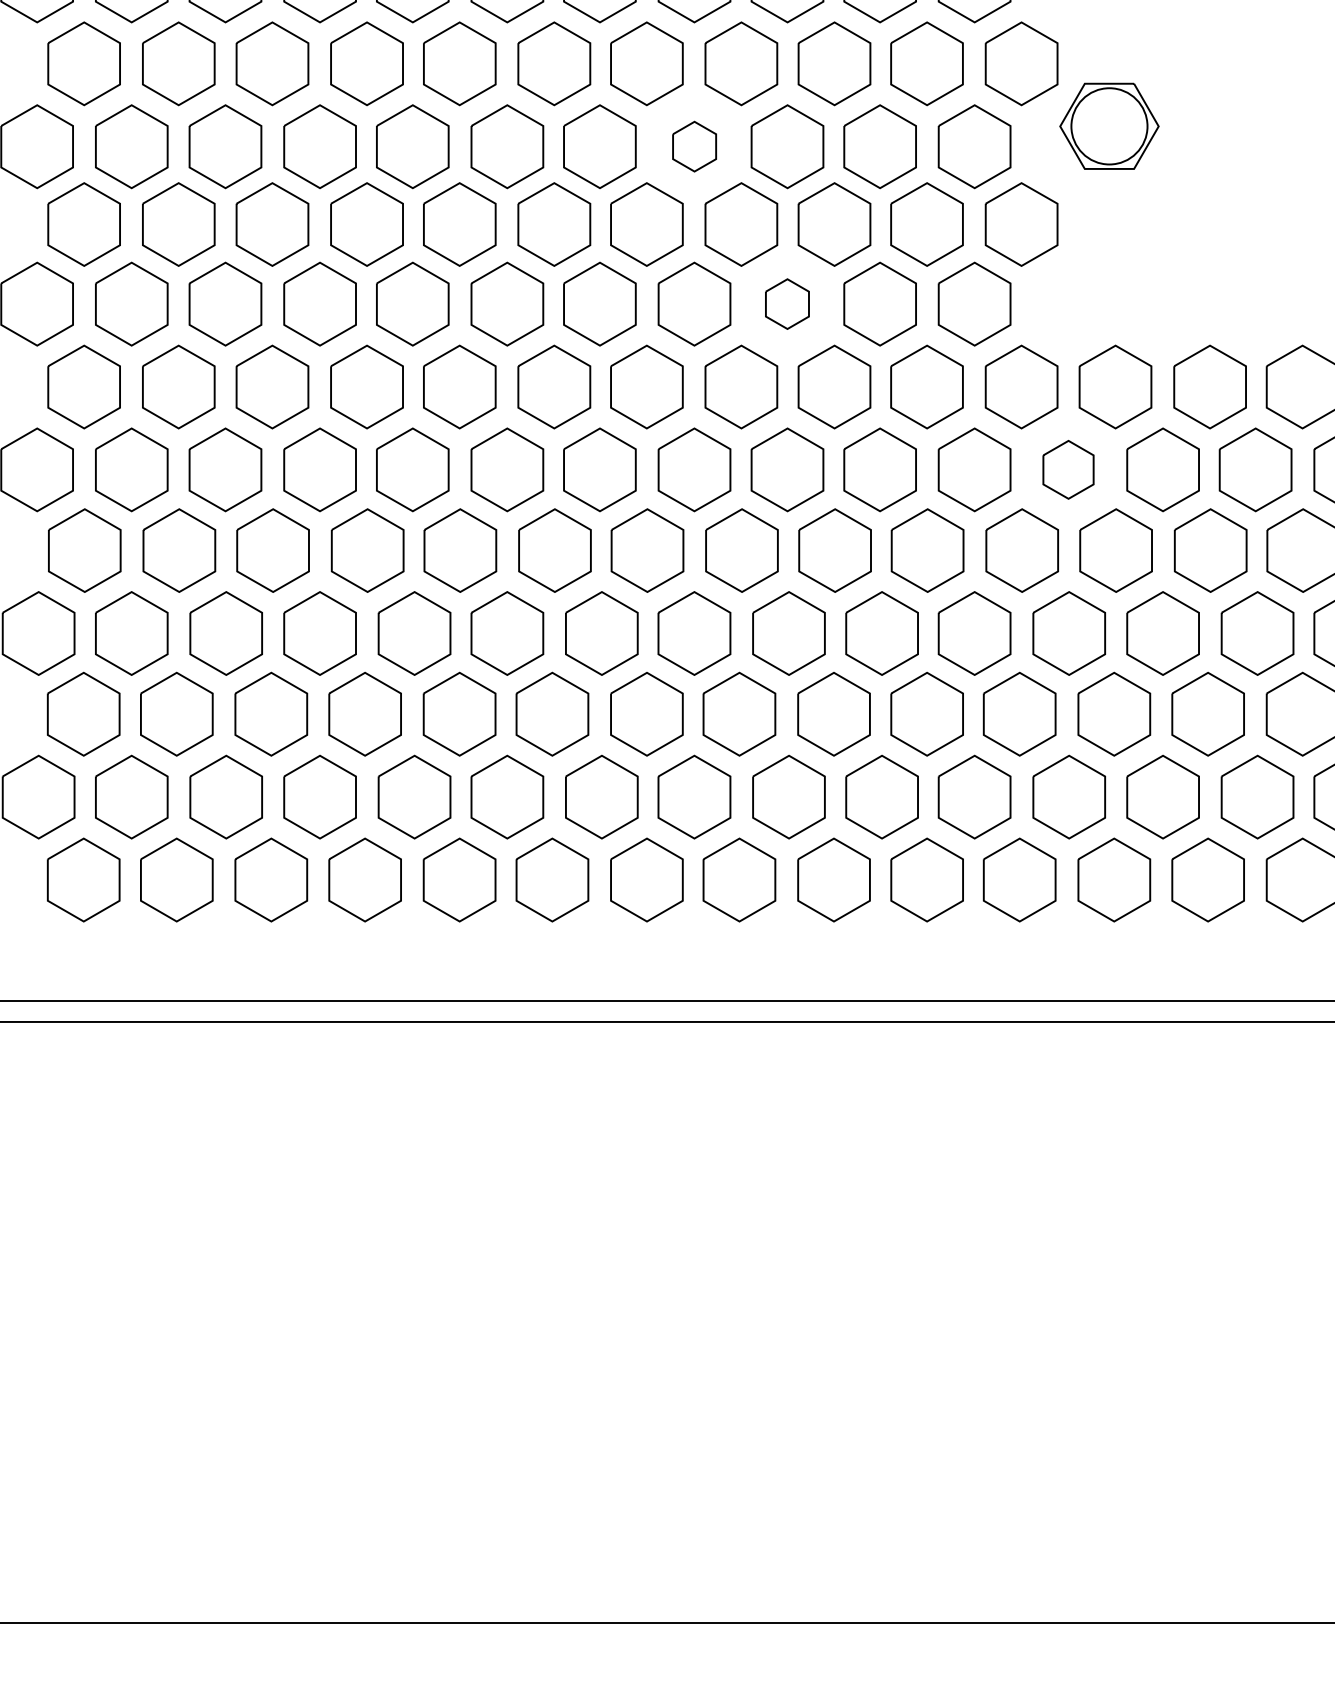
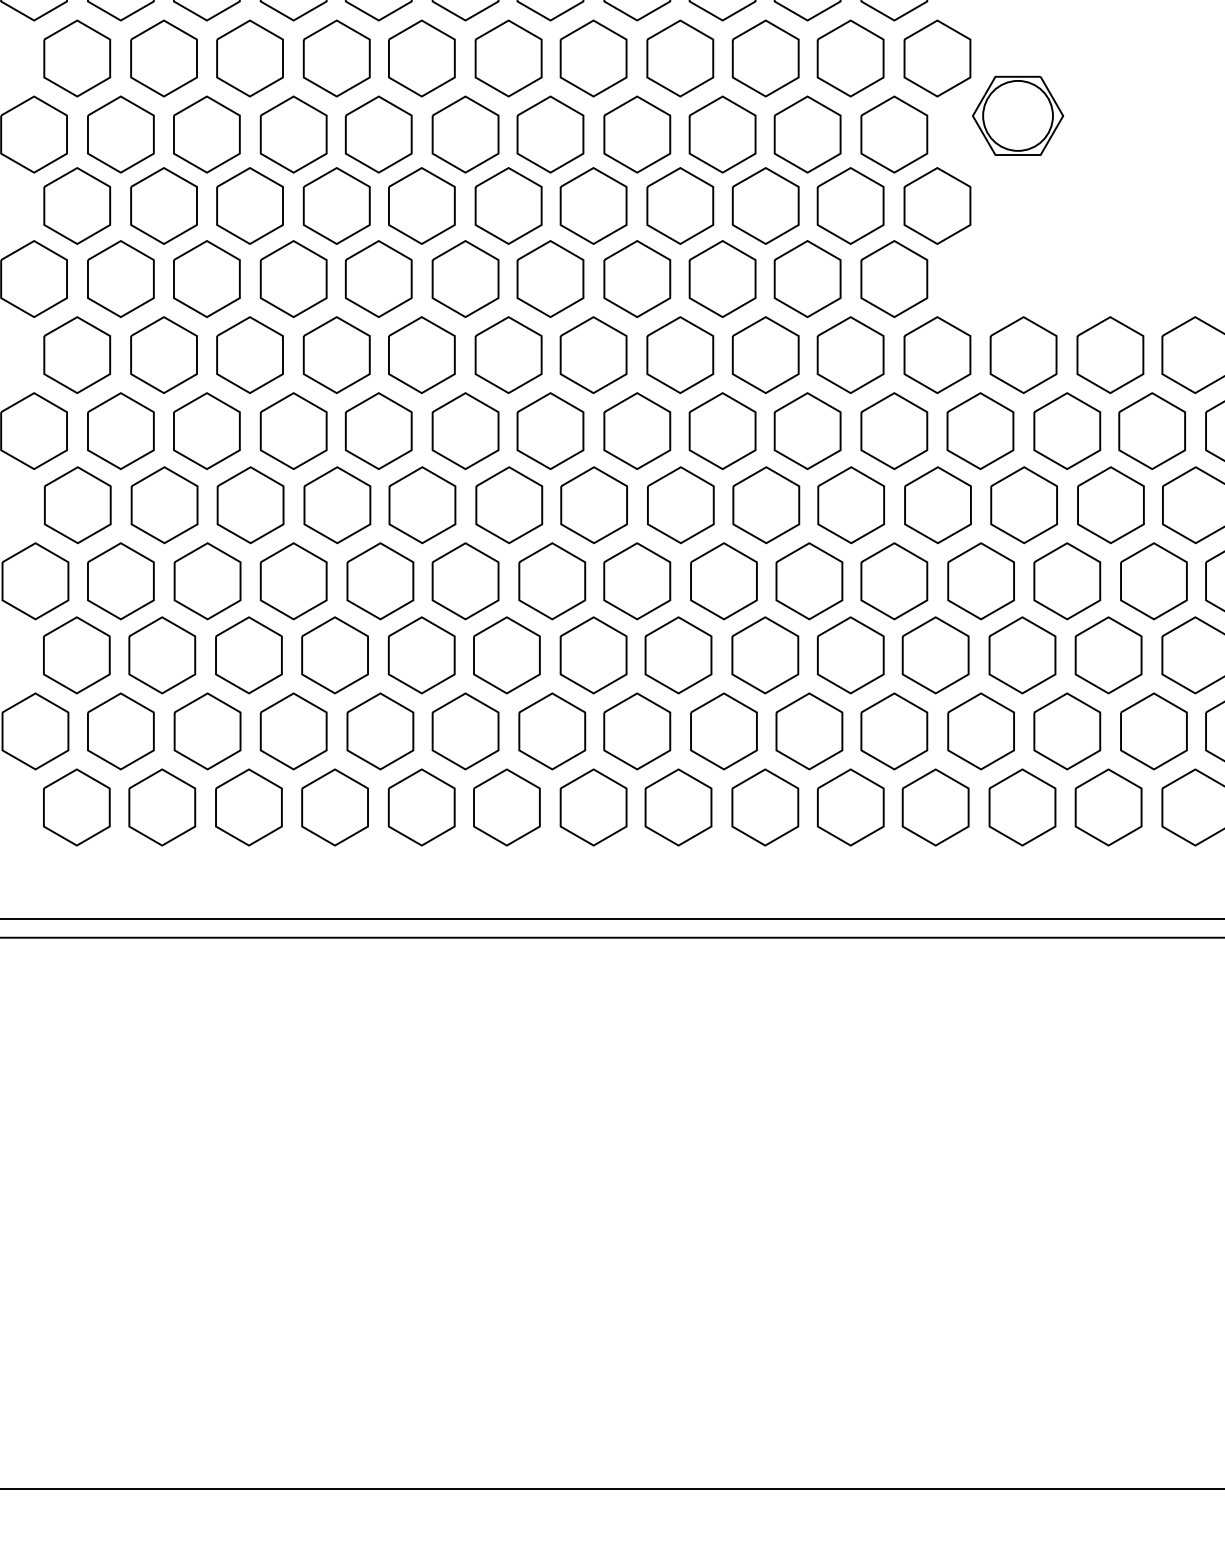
part: (694, 146) -> (637, 134), size x1.67
part: (787, 303) -> (722, 278), size x1.67
part: (1068, 469) -> (980, 430), size x1.43

